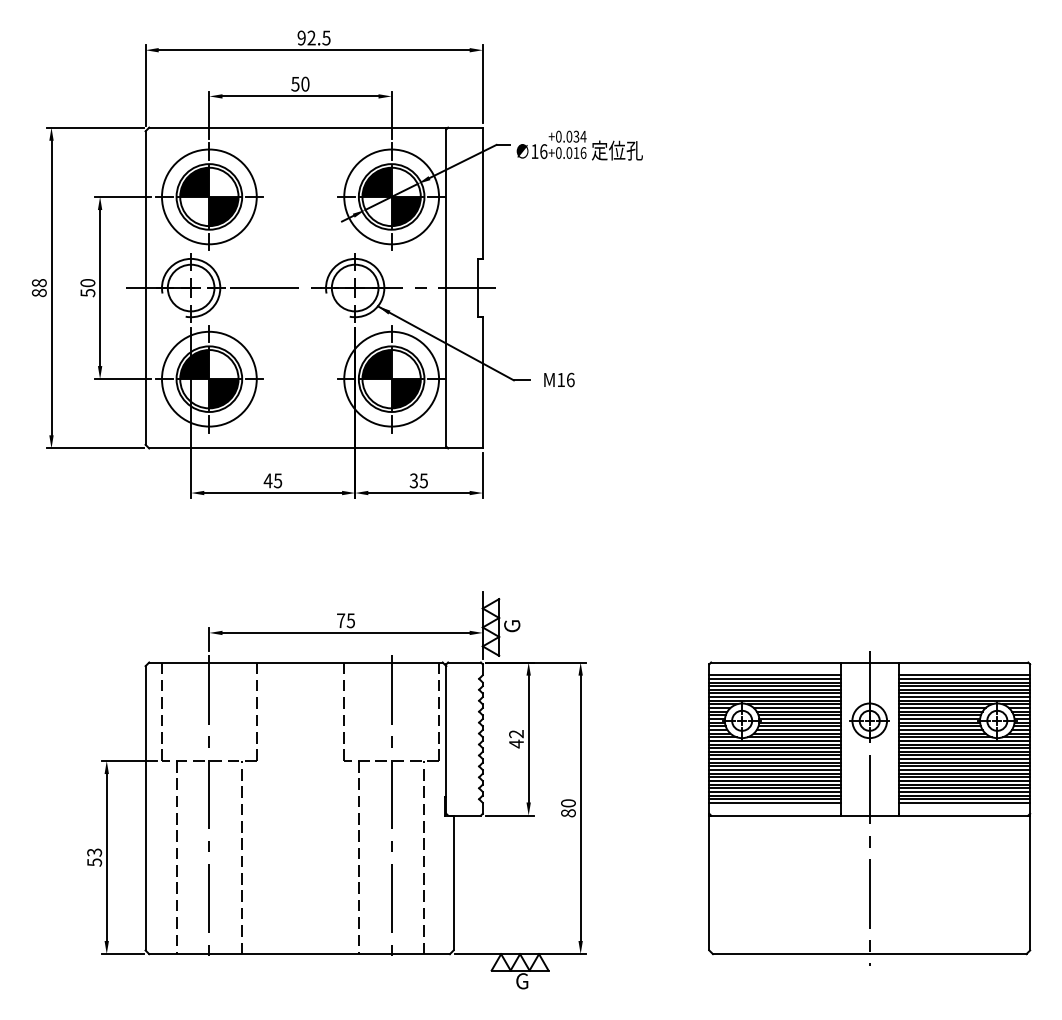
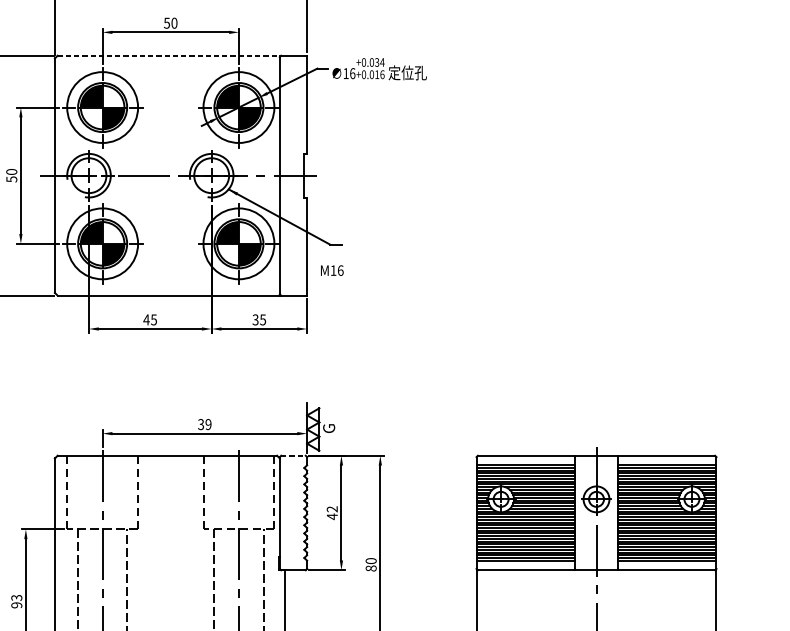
line: (297, 127) -> (168, 55), solid -> dashed
text: (559, 379) -> (332, 270), moved
text: (345, 620) -> (204, 424), 75 -> 39
line: (465, 662) -> (294, 455), solid -> dashed
text: (94, 862) -> (16, 605), 53 -> 93

